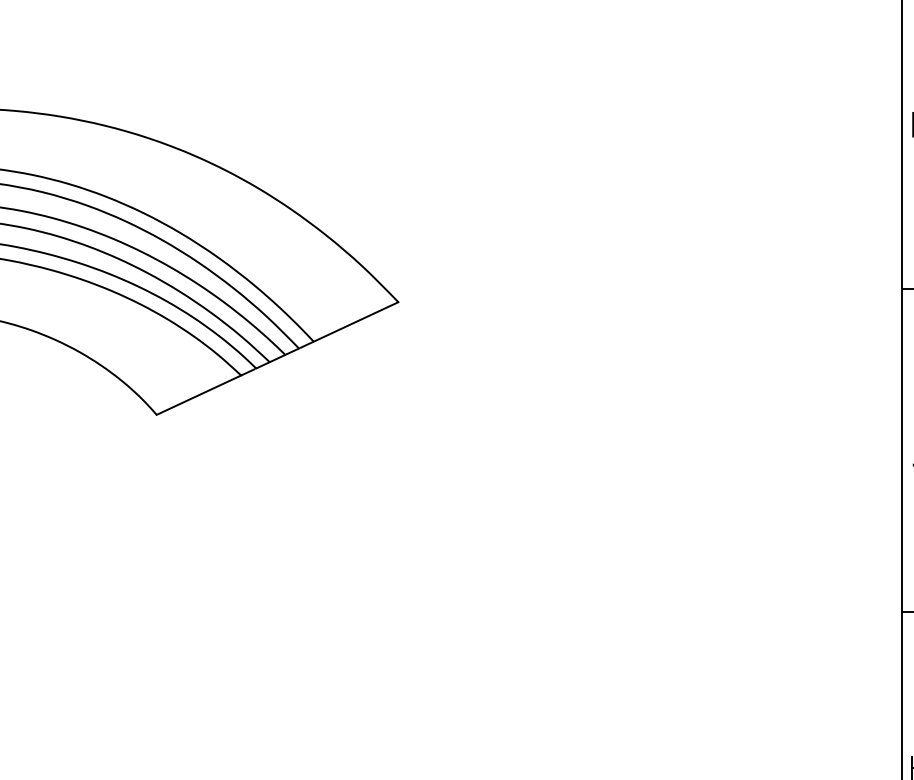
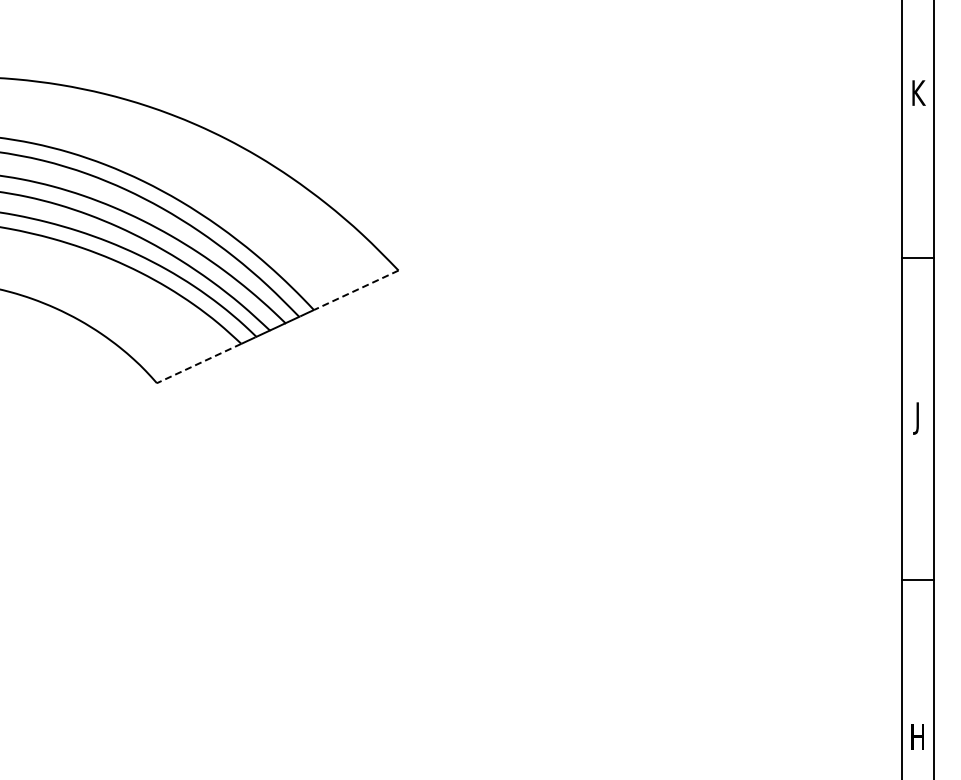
line: (356, 322) -> (356, 290), solid -> dashed
line: (199, 395) -> (199, 363), solid -> dashed

